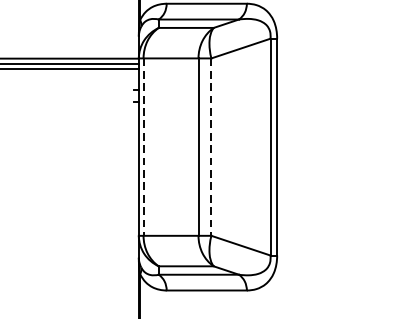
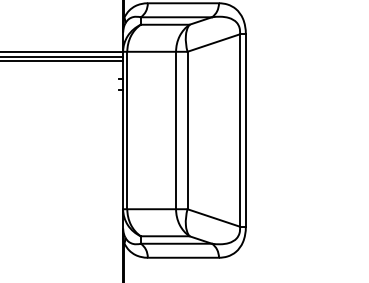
line: (143, 147) -> (127, 130), dashed -> solid
line: (211, 147) -> (187, 130), dashed -> solid

